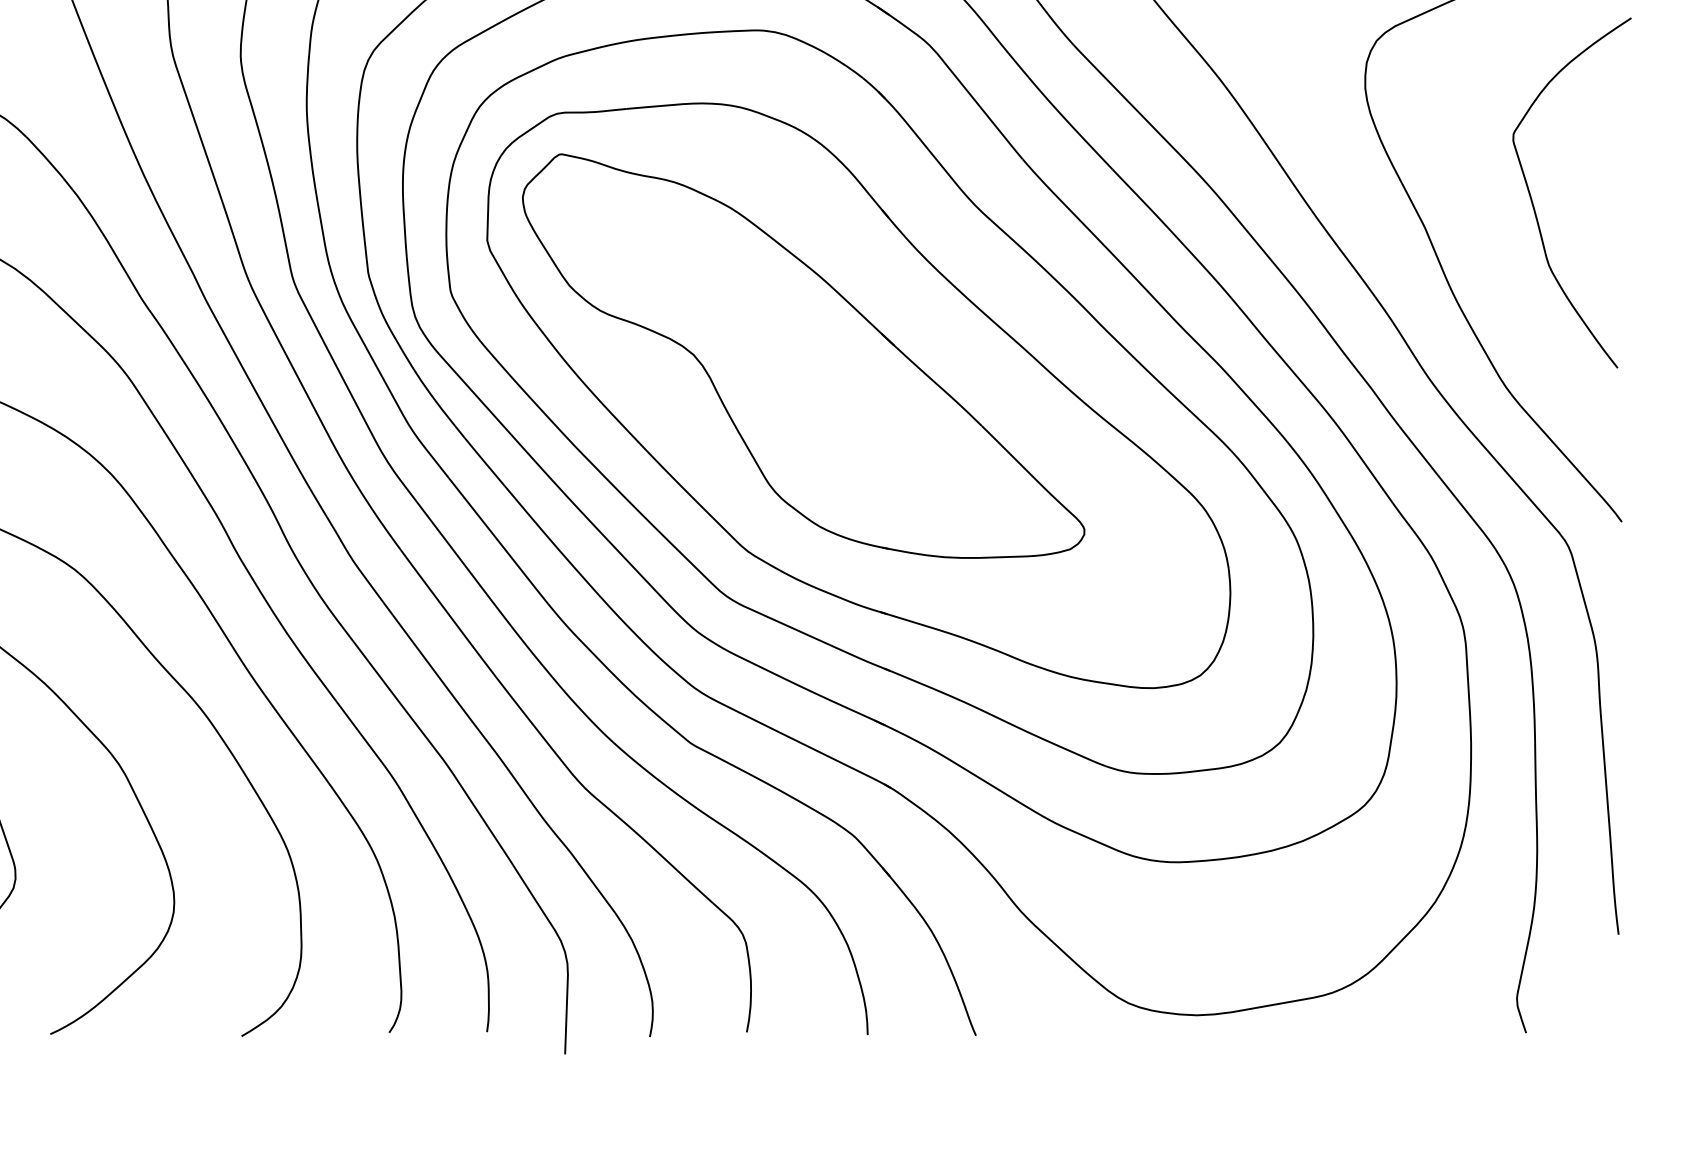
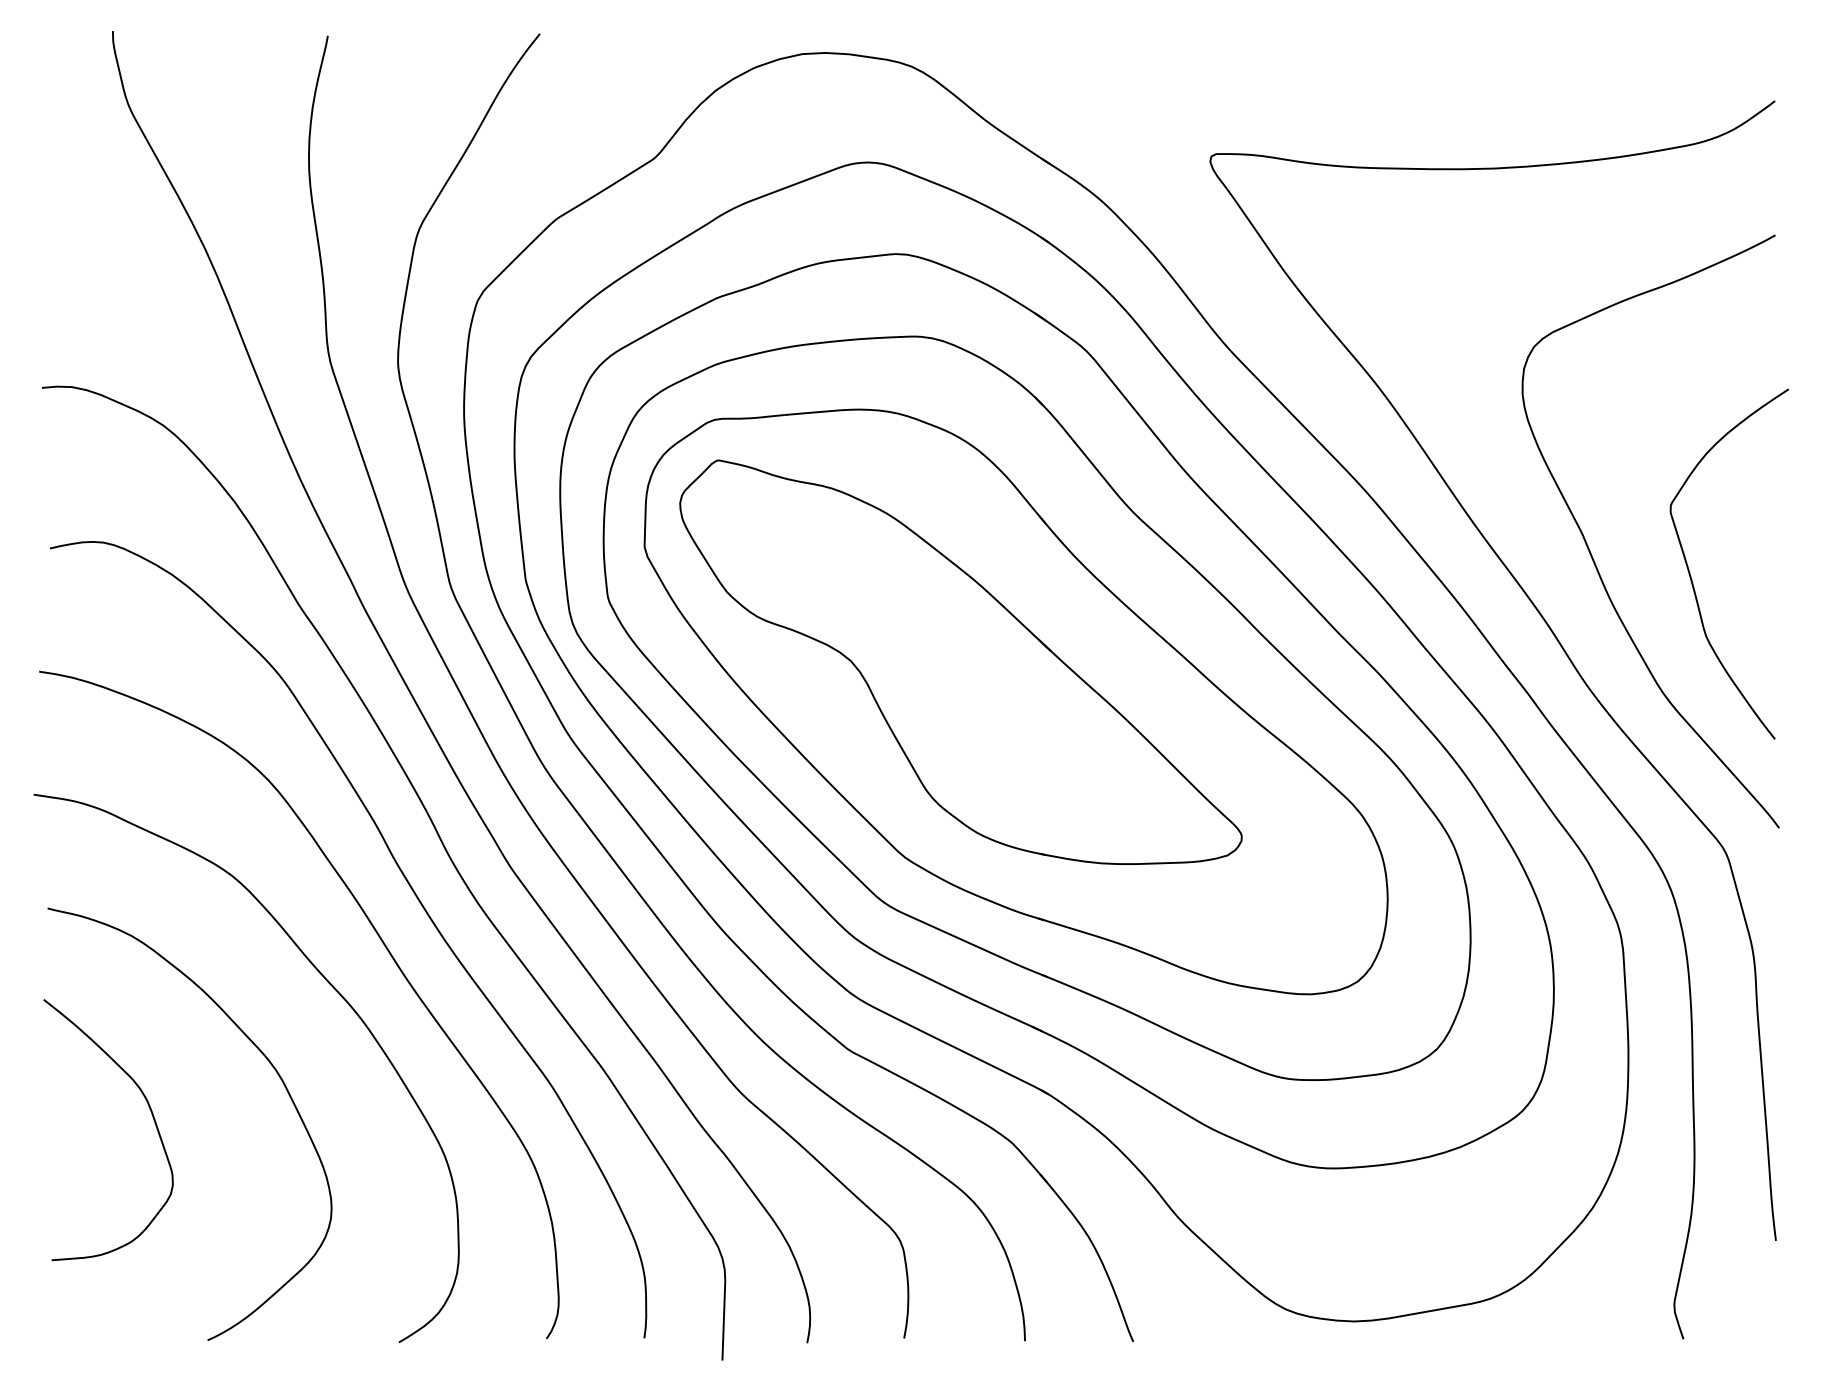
curve: (1533, 201) -> (1690, 572), moved

